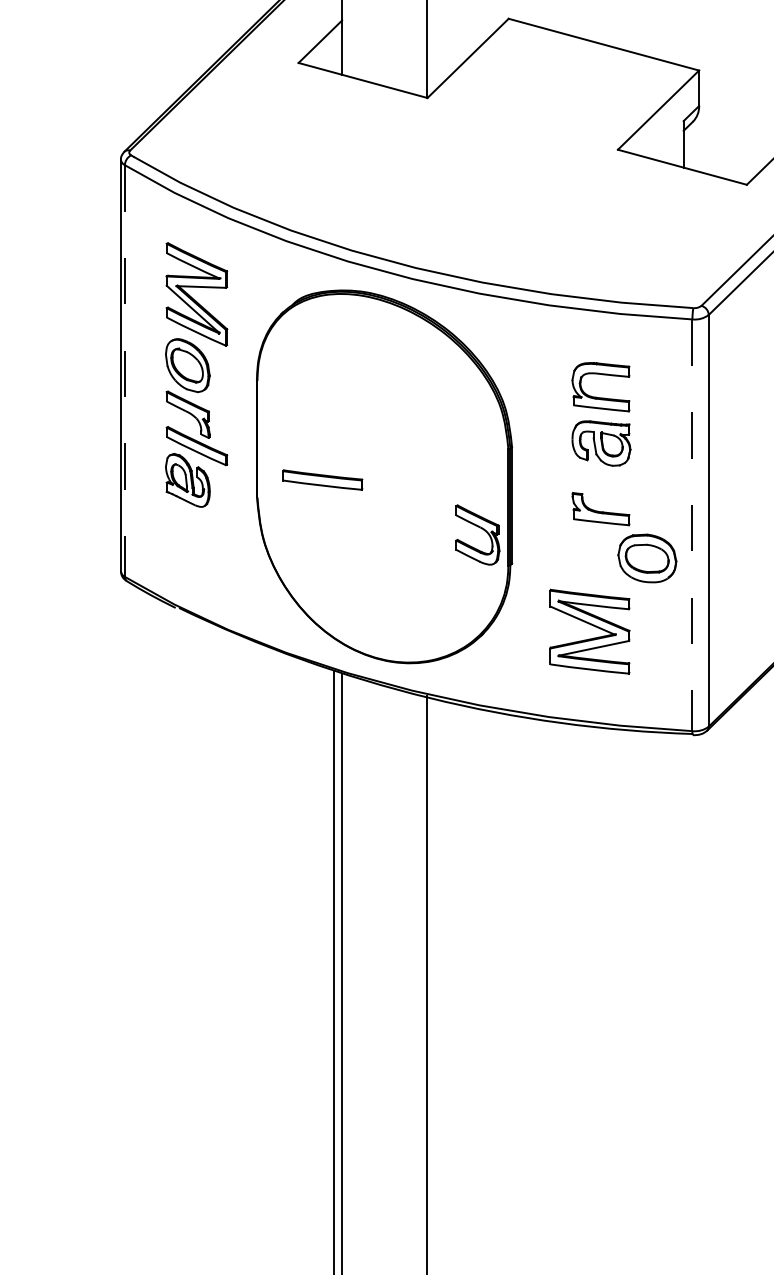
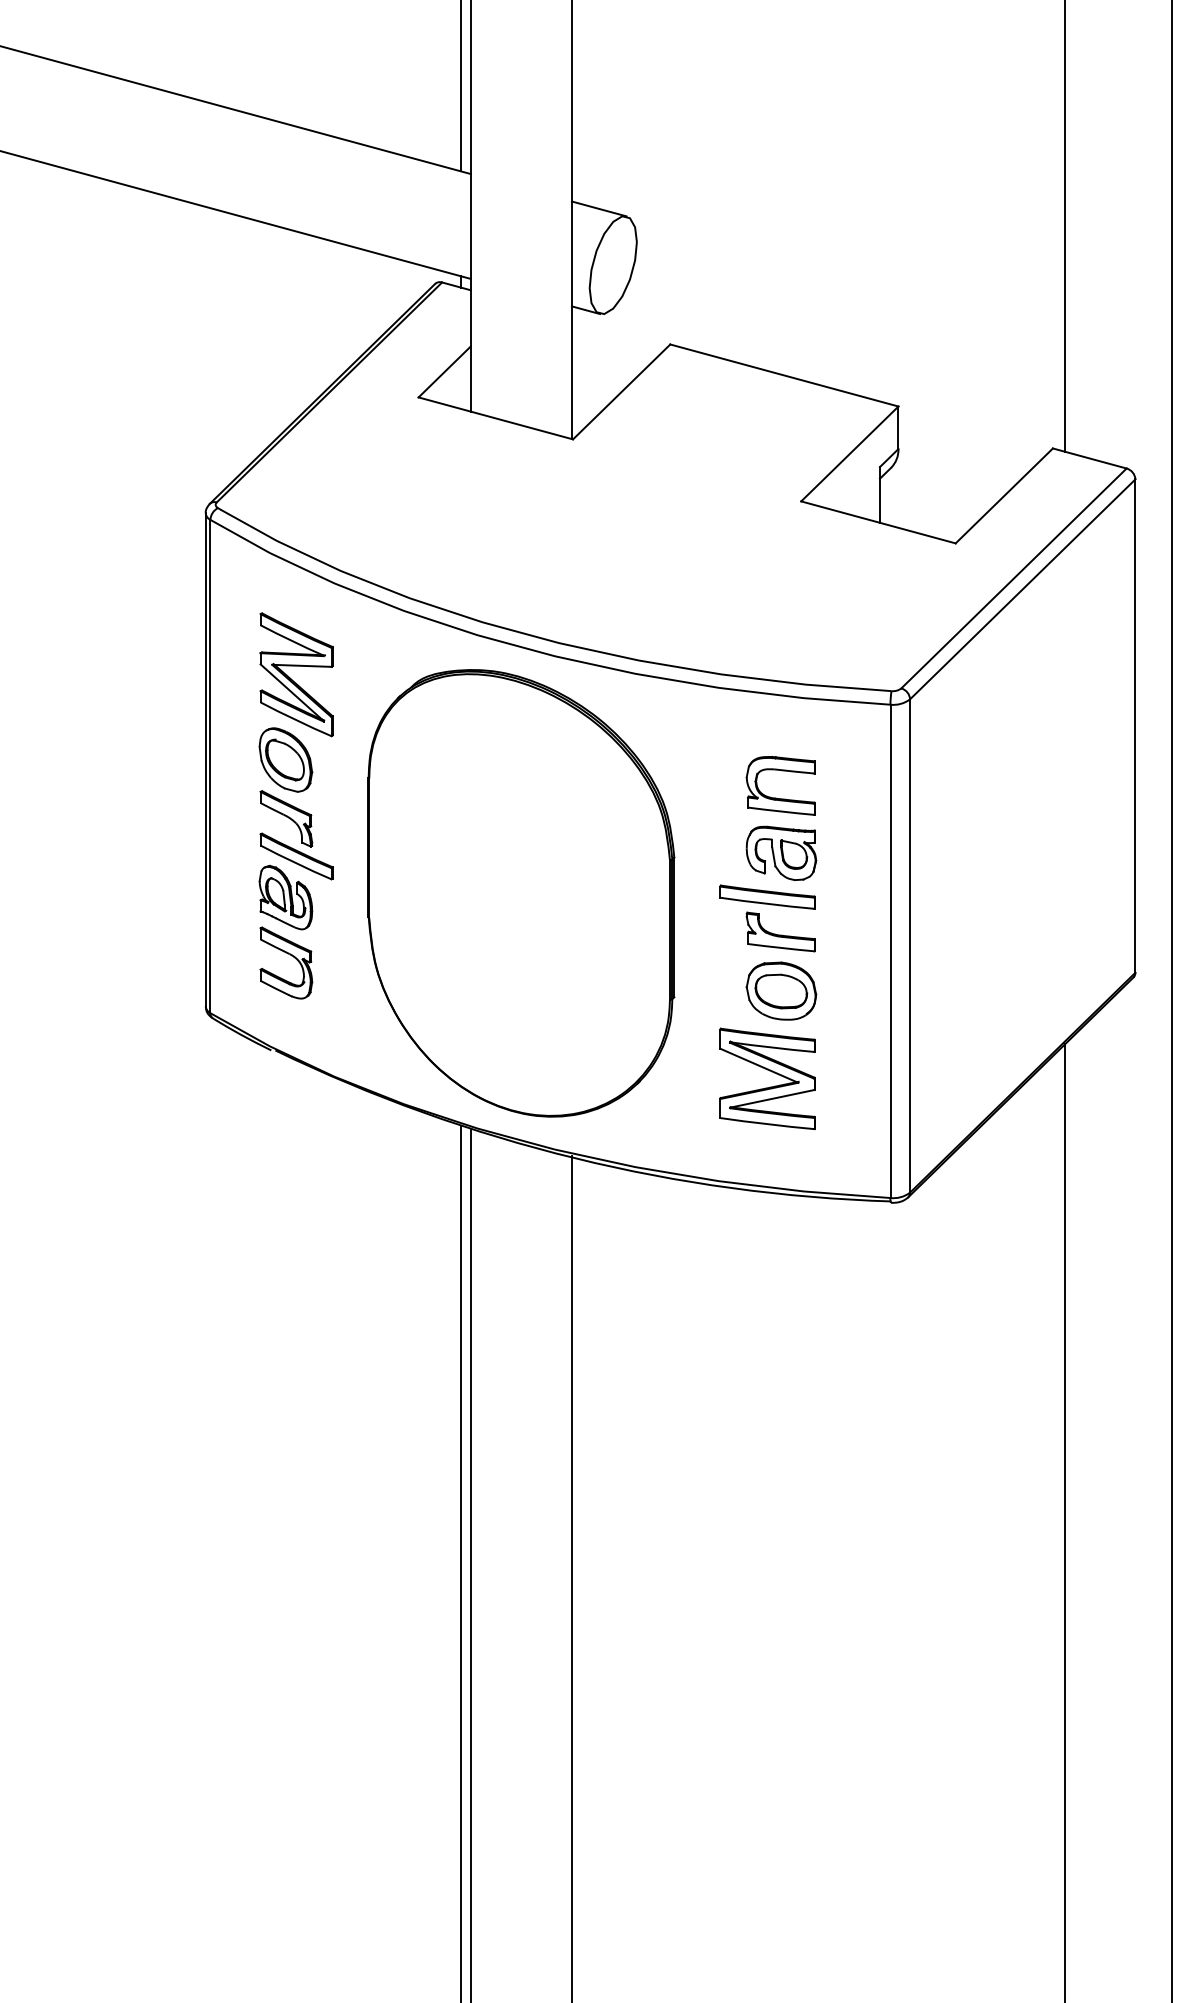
line: (124, 371) -> (210, 766), dashed -> solid
part: (322, 479) -> (767, 896), moved
line: (692, 525) -> (890, 951), dashed -> solid
part: (482, 529) -> (291, 956), moved
part: (647, 557) -> (781, 990), moved

